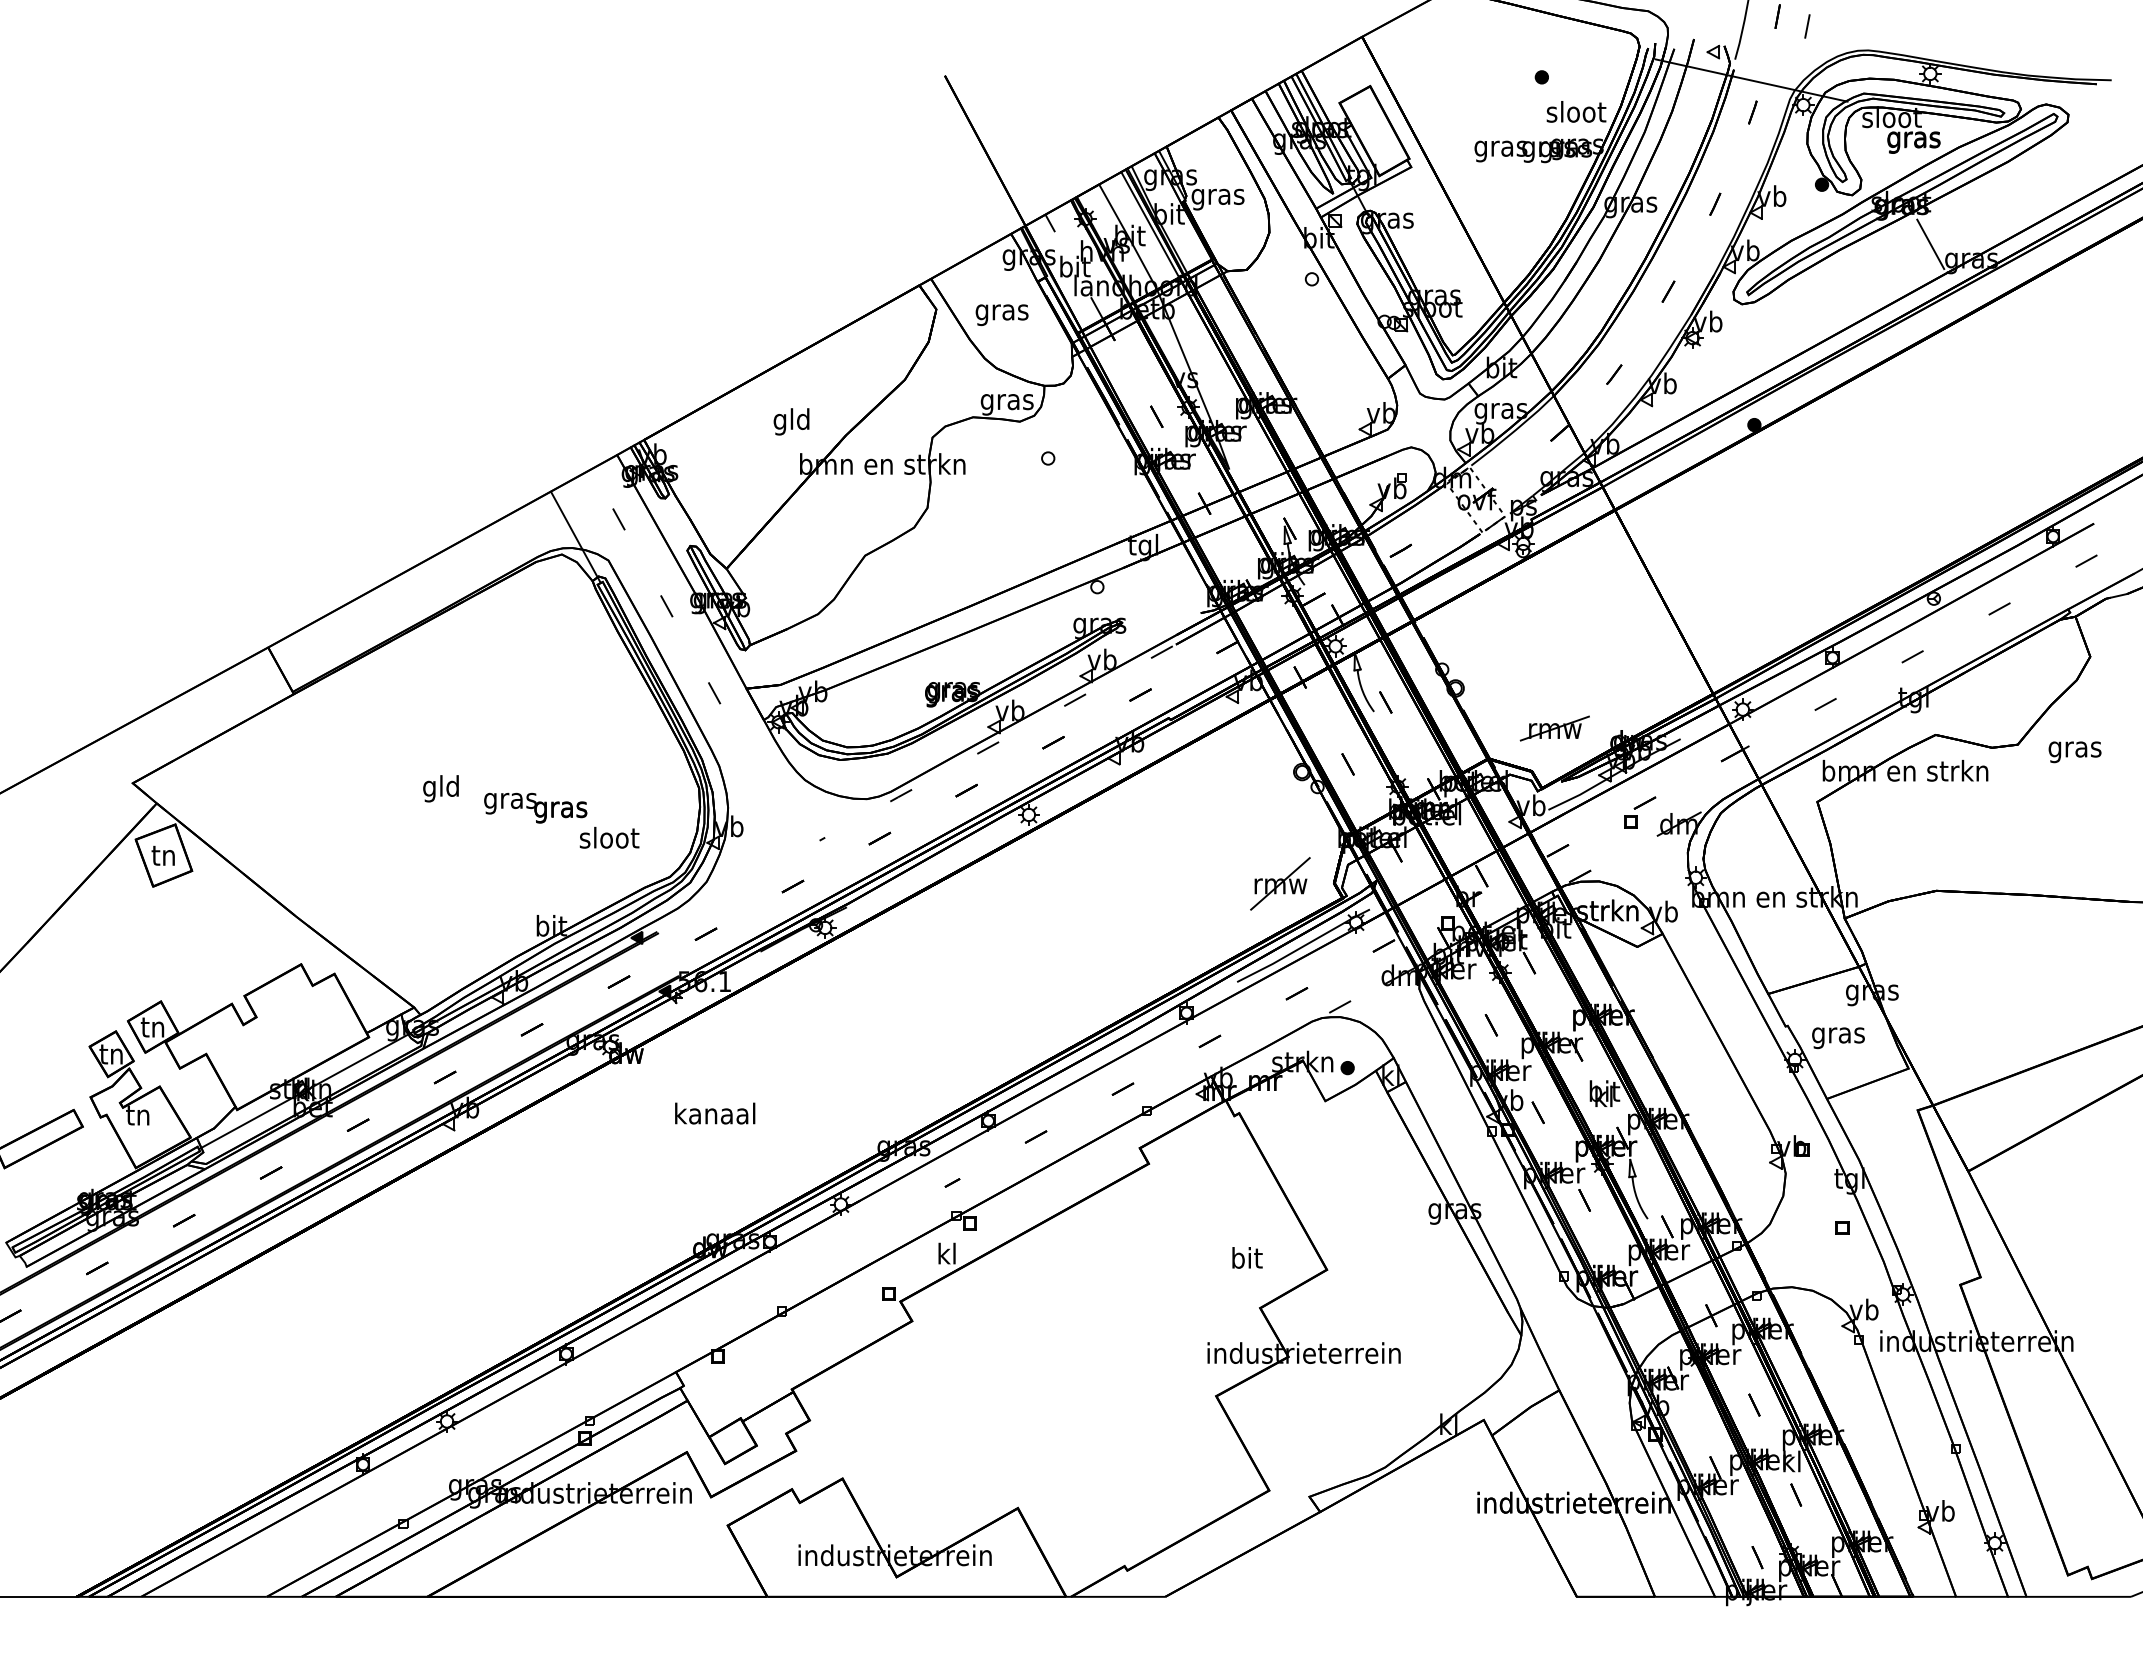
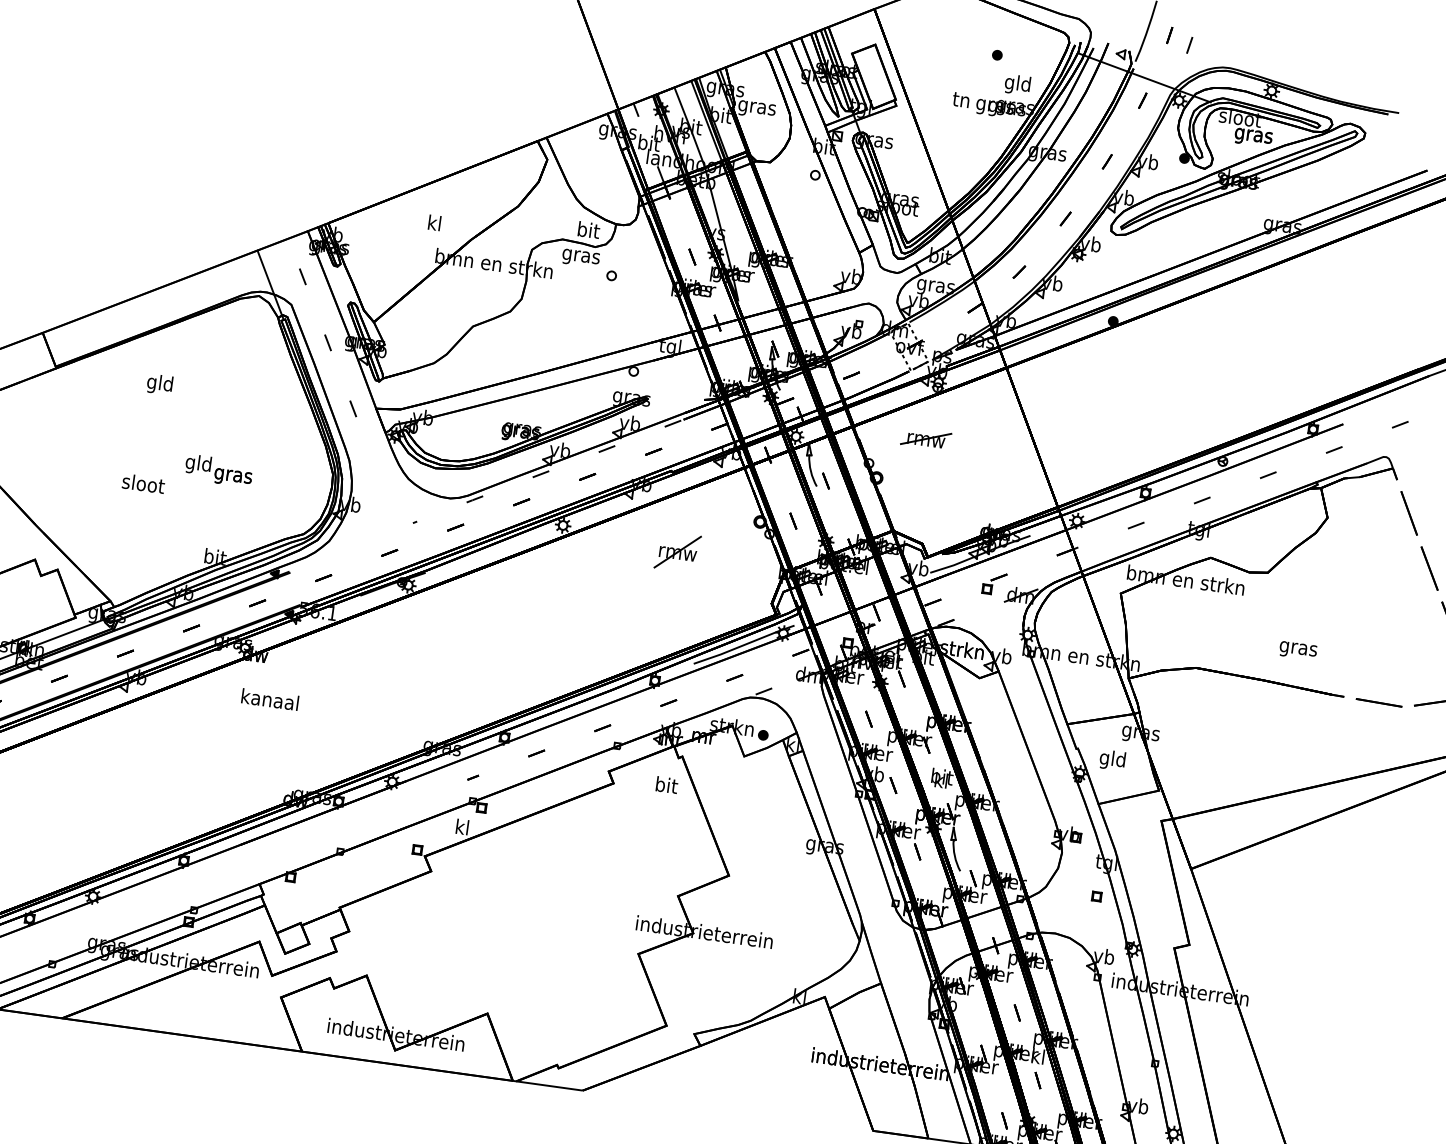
text: (1576, 114) -> (1018, 84), sloot -> gld
text: (1500, 149) -> (961, 102), gras -> tn
line: (1930, 243) -> (1255, 210), removed
text: (1001, 315) -> (580, 258), moved
text: (1006, 401) -> (587, 231), gras -> bit
text: (791, 421) -> (434, 224), gld -> kl
part: (1554, 728) -> (925, 438), moved
text: (2074, 752) -> (1297, 650), moved
text: (440, 788) -> (159, 384), moved
text: (510, 800) -> (198, 464), gras -> gld
text: (609, 837) -> (143, 483), moved
part: (1280, 883) -> (677, 551), moved
text: (1838, 1035) -> (1112, 760), gras -> gld
text: (715, 1113) -> (270, 699), moved
text: (1247, 1257) -> (667, 784), moved

